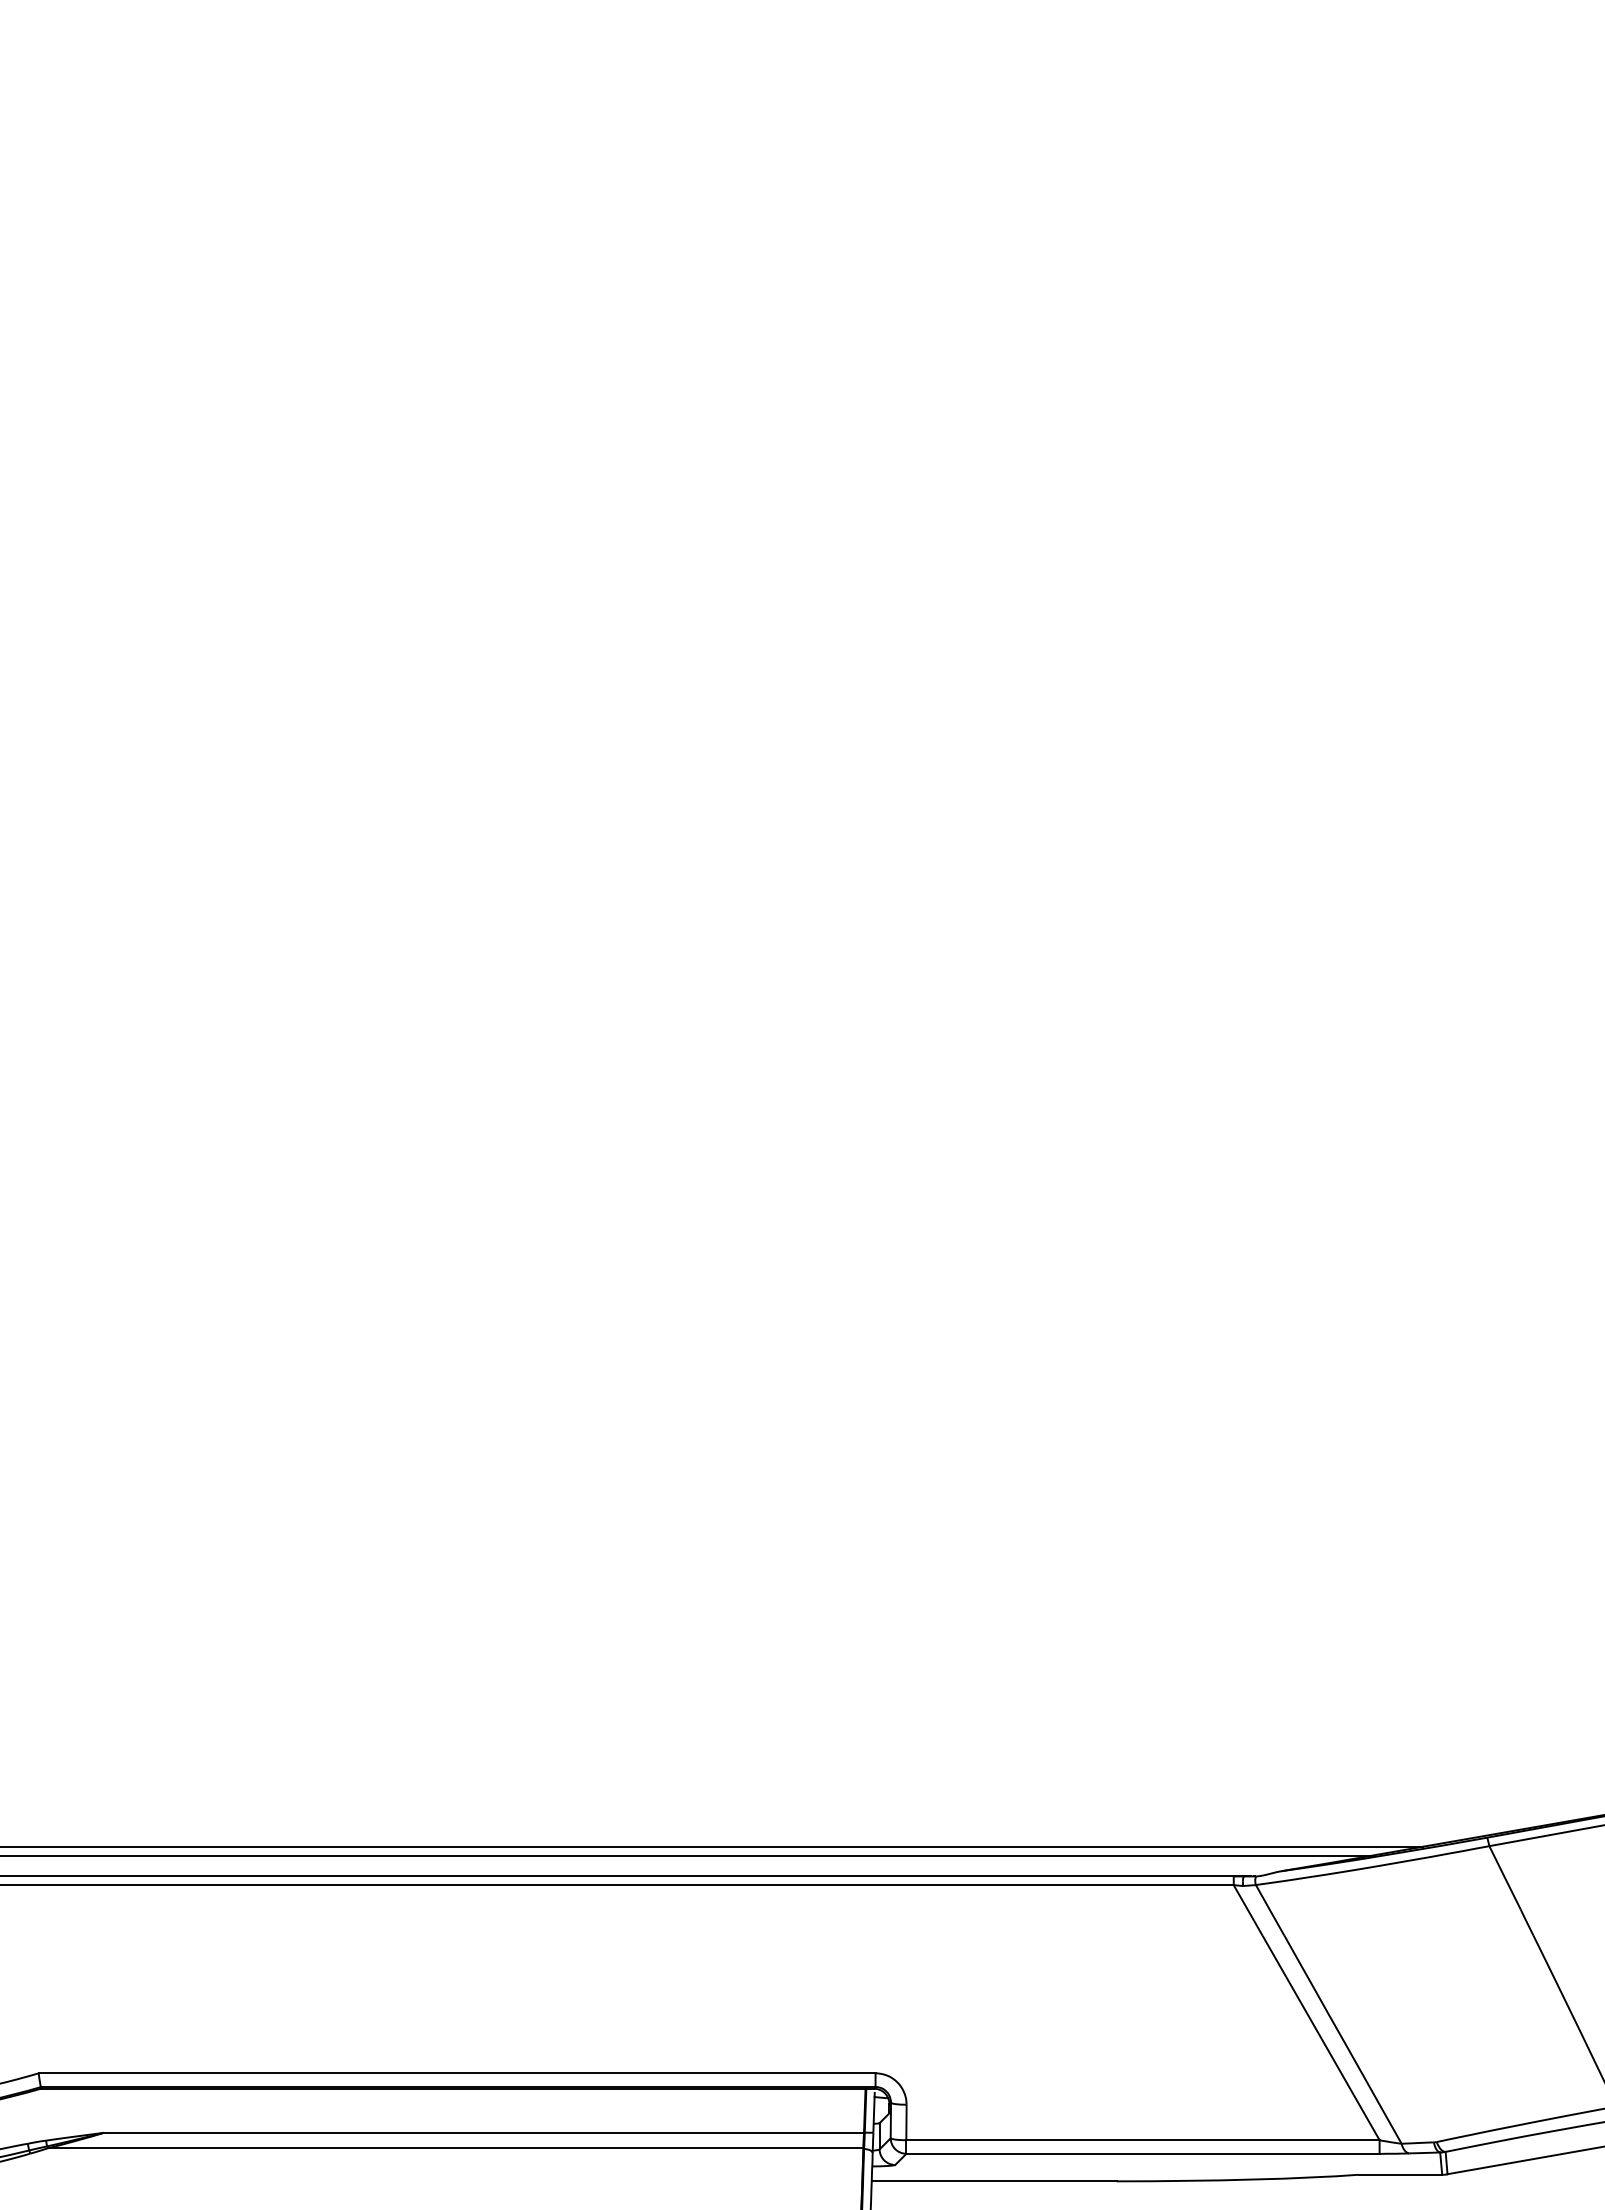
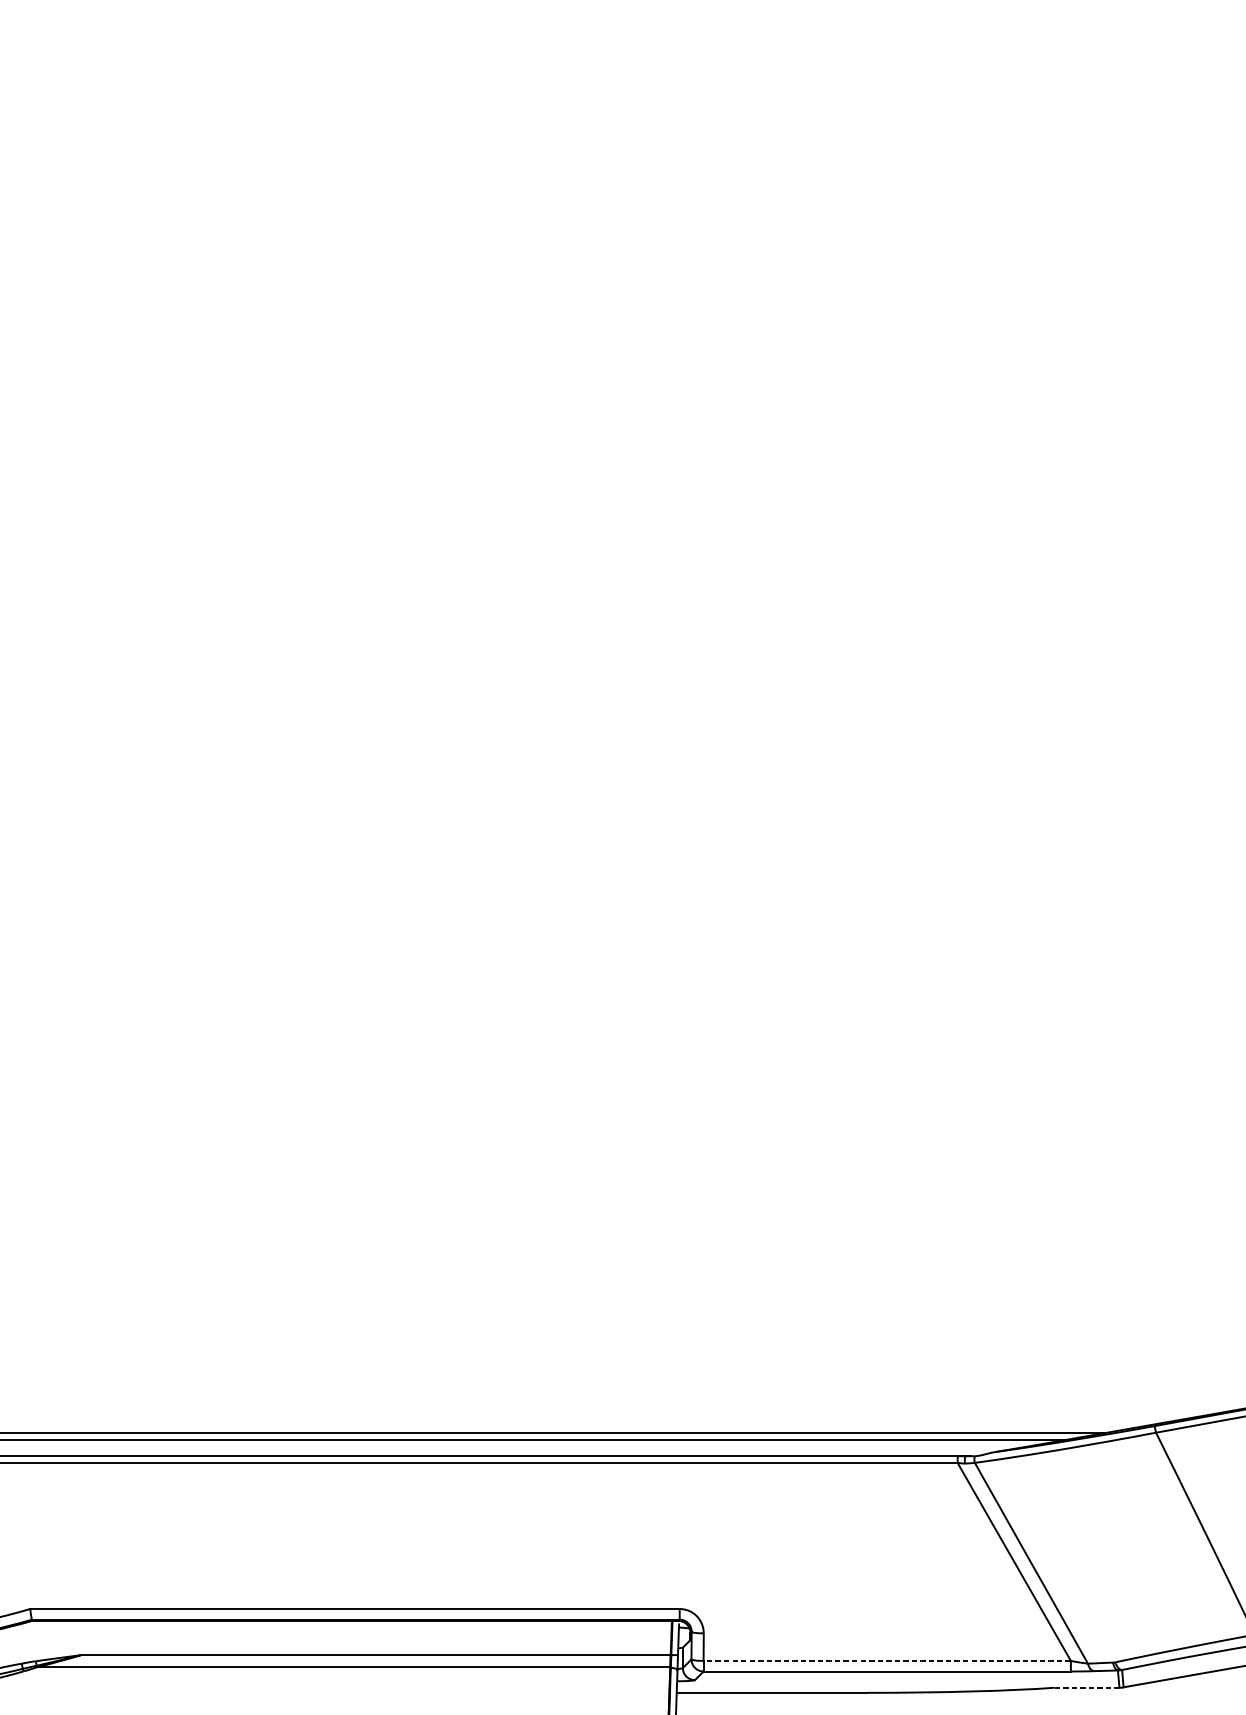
line: (1142, 2140) -> (886, 1661), solid -> dashed
line: (1400, 2174) -> (1087, 1687), solid -> dashed

